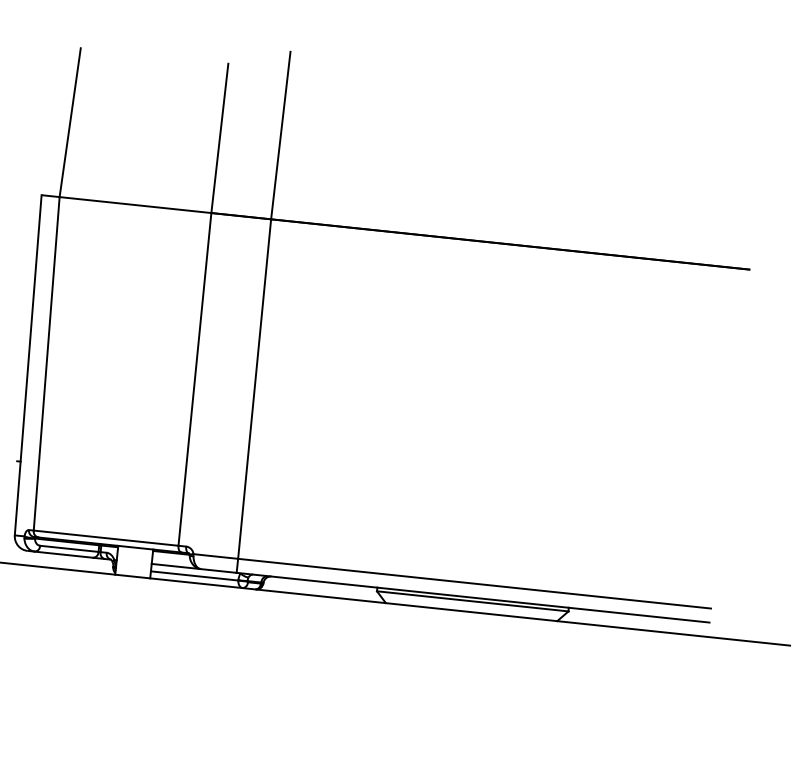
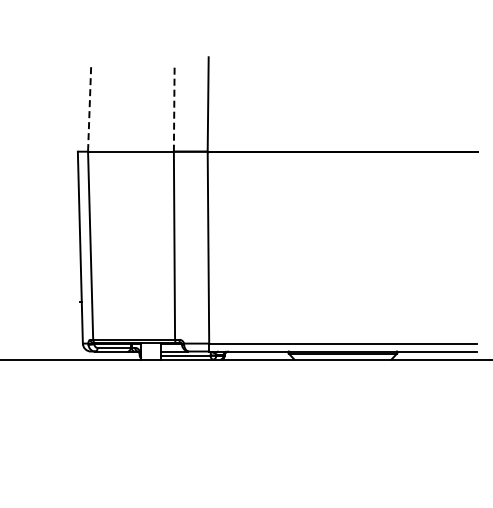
line: (70, 122) -> (89, 109), solid -> dashed
line: (220, 136) -> (174, 108), solid -> dashed

